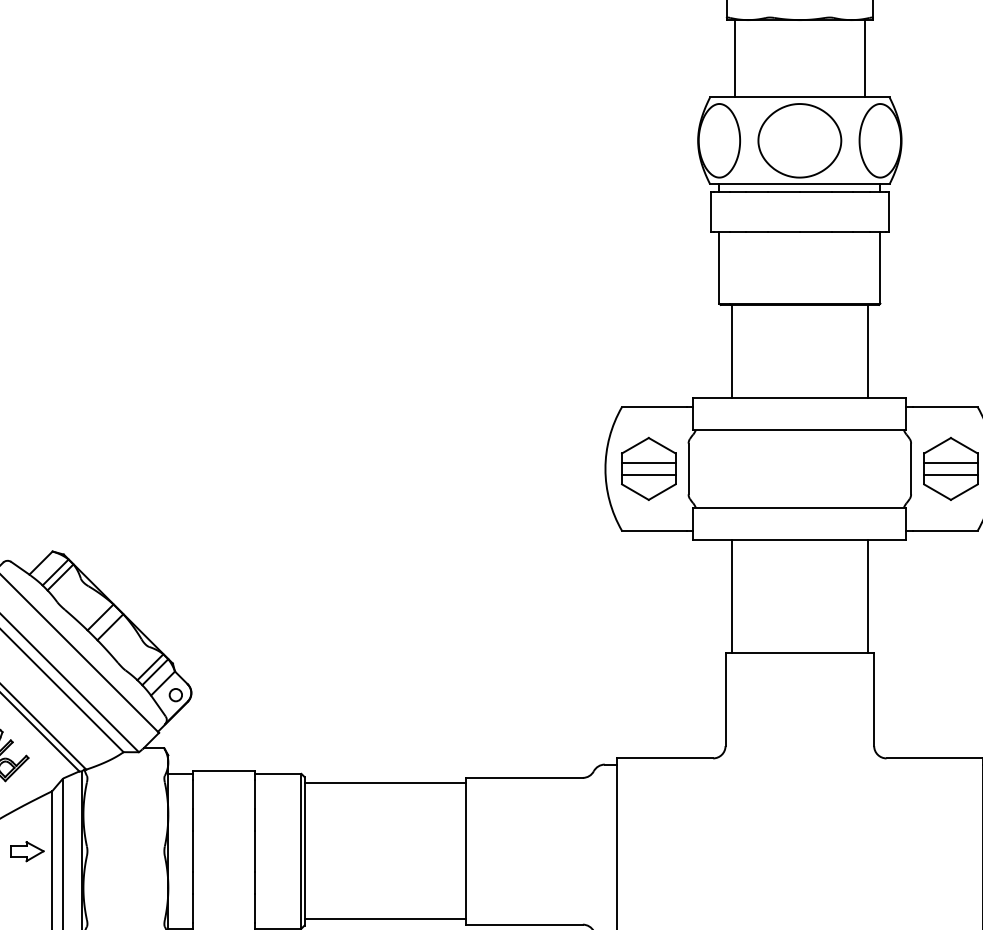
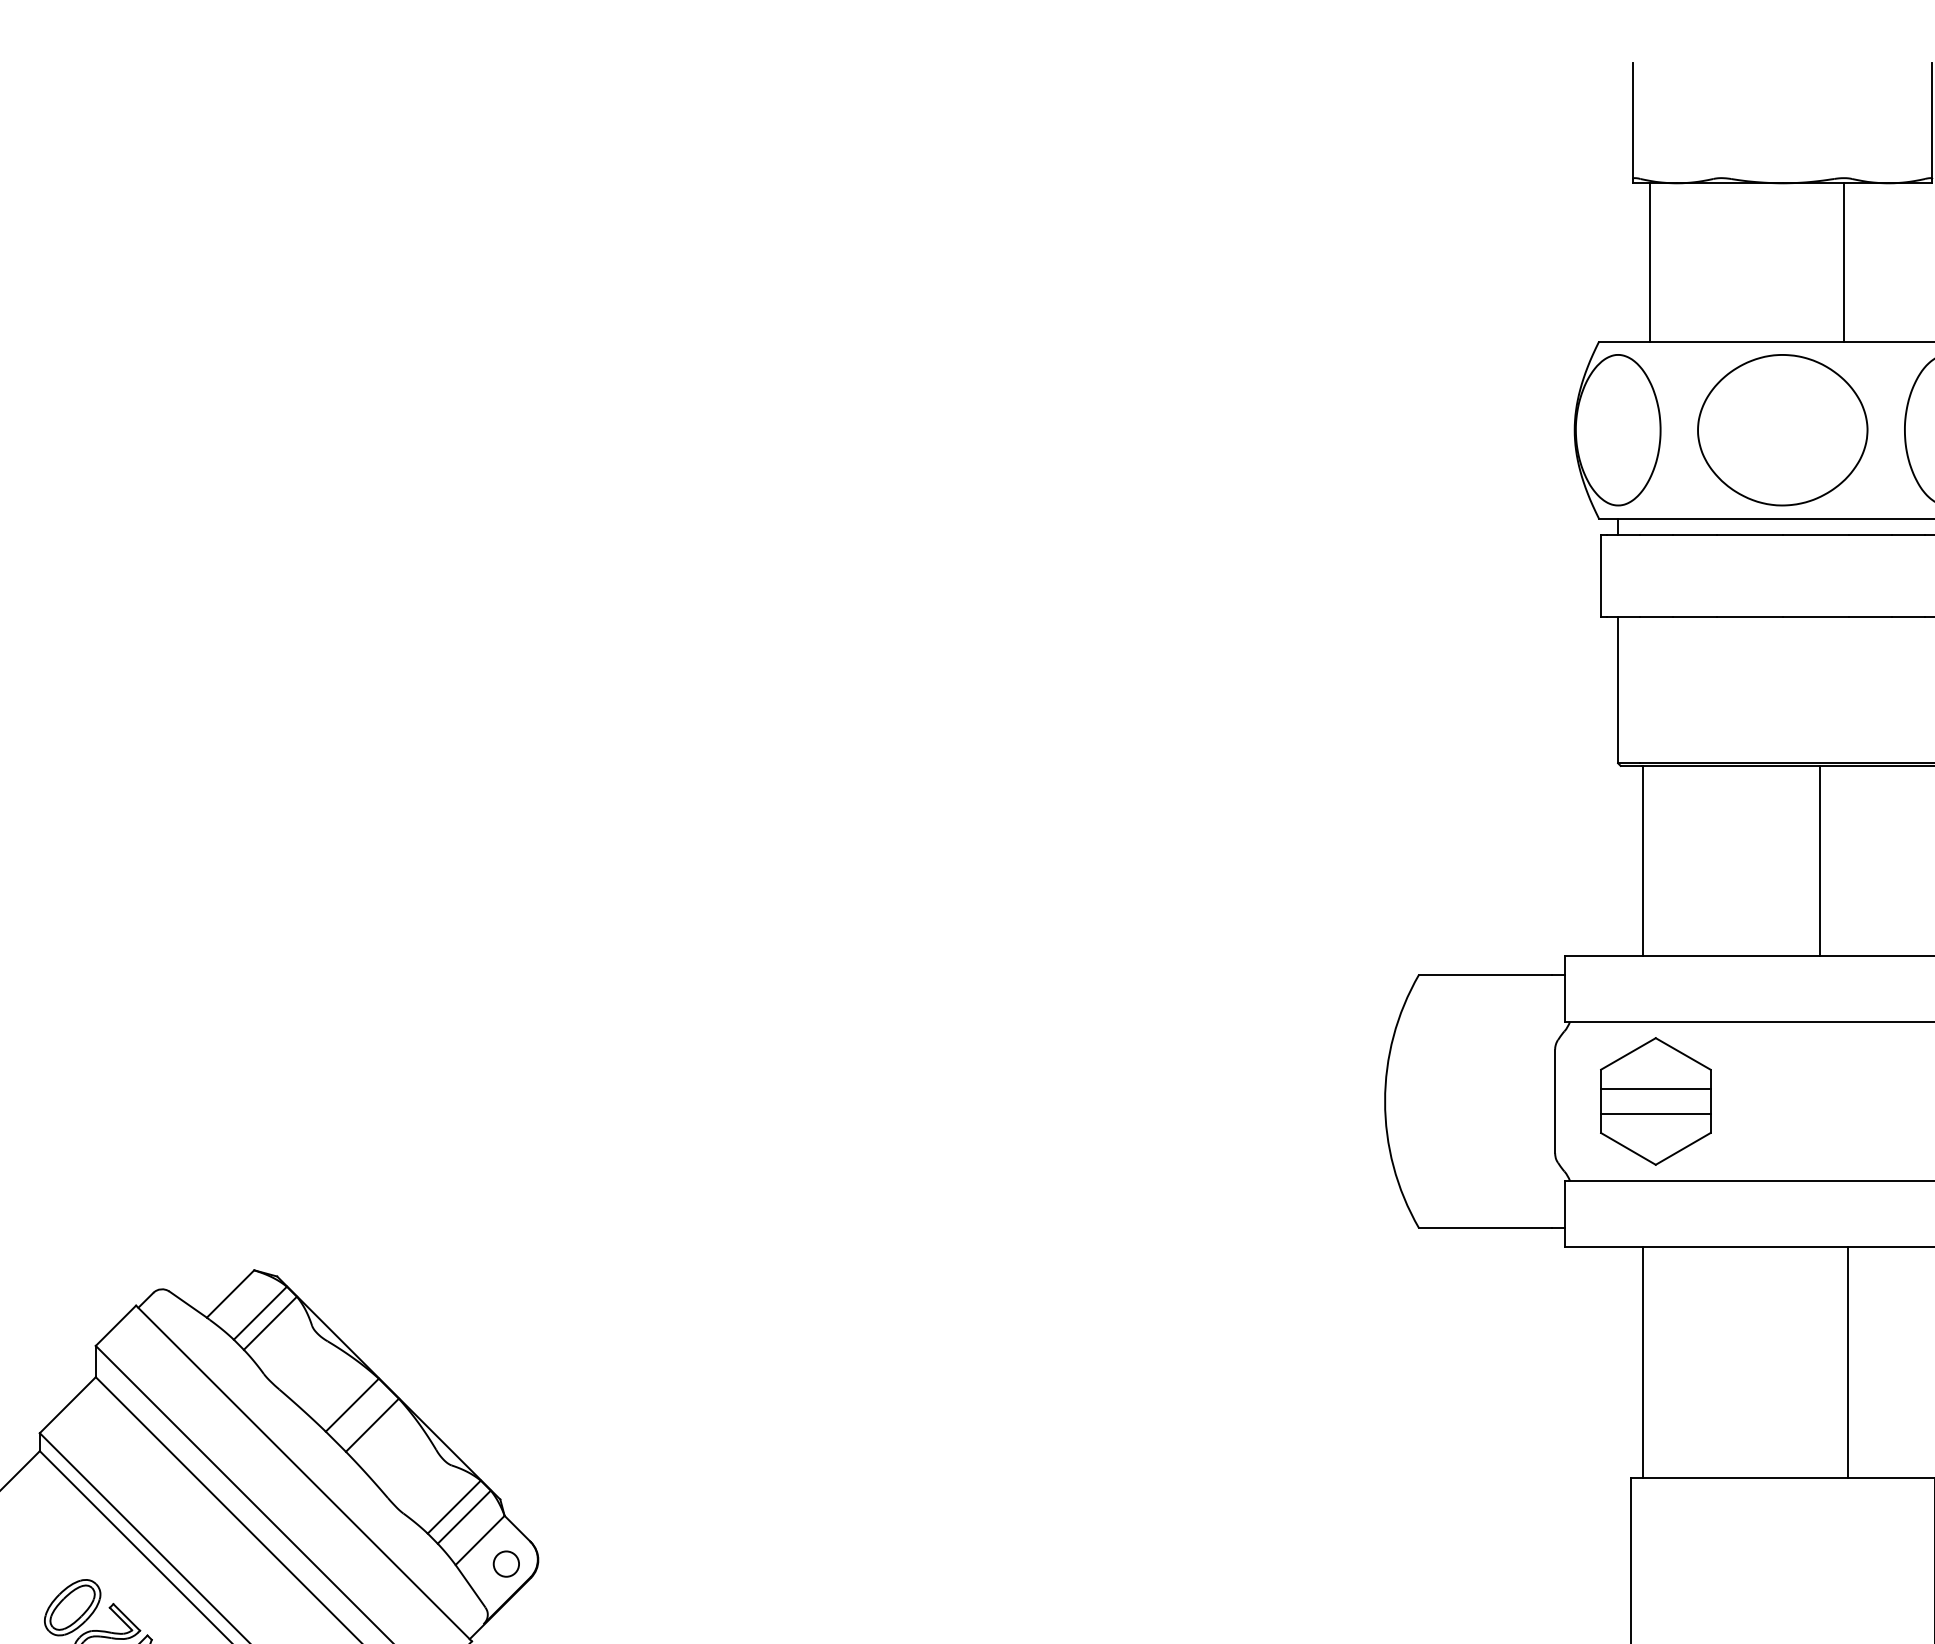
line: (864, 58) -> (1843, 261), moved
line: (867, 350) -> (1818, 859), moved
part: (648, 468) -> (1655, 1100), moved
line: (867, 596) -> (1847, 1362), moved

